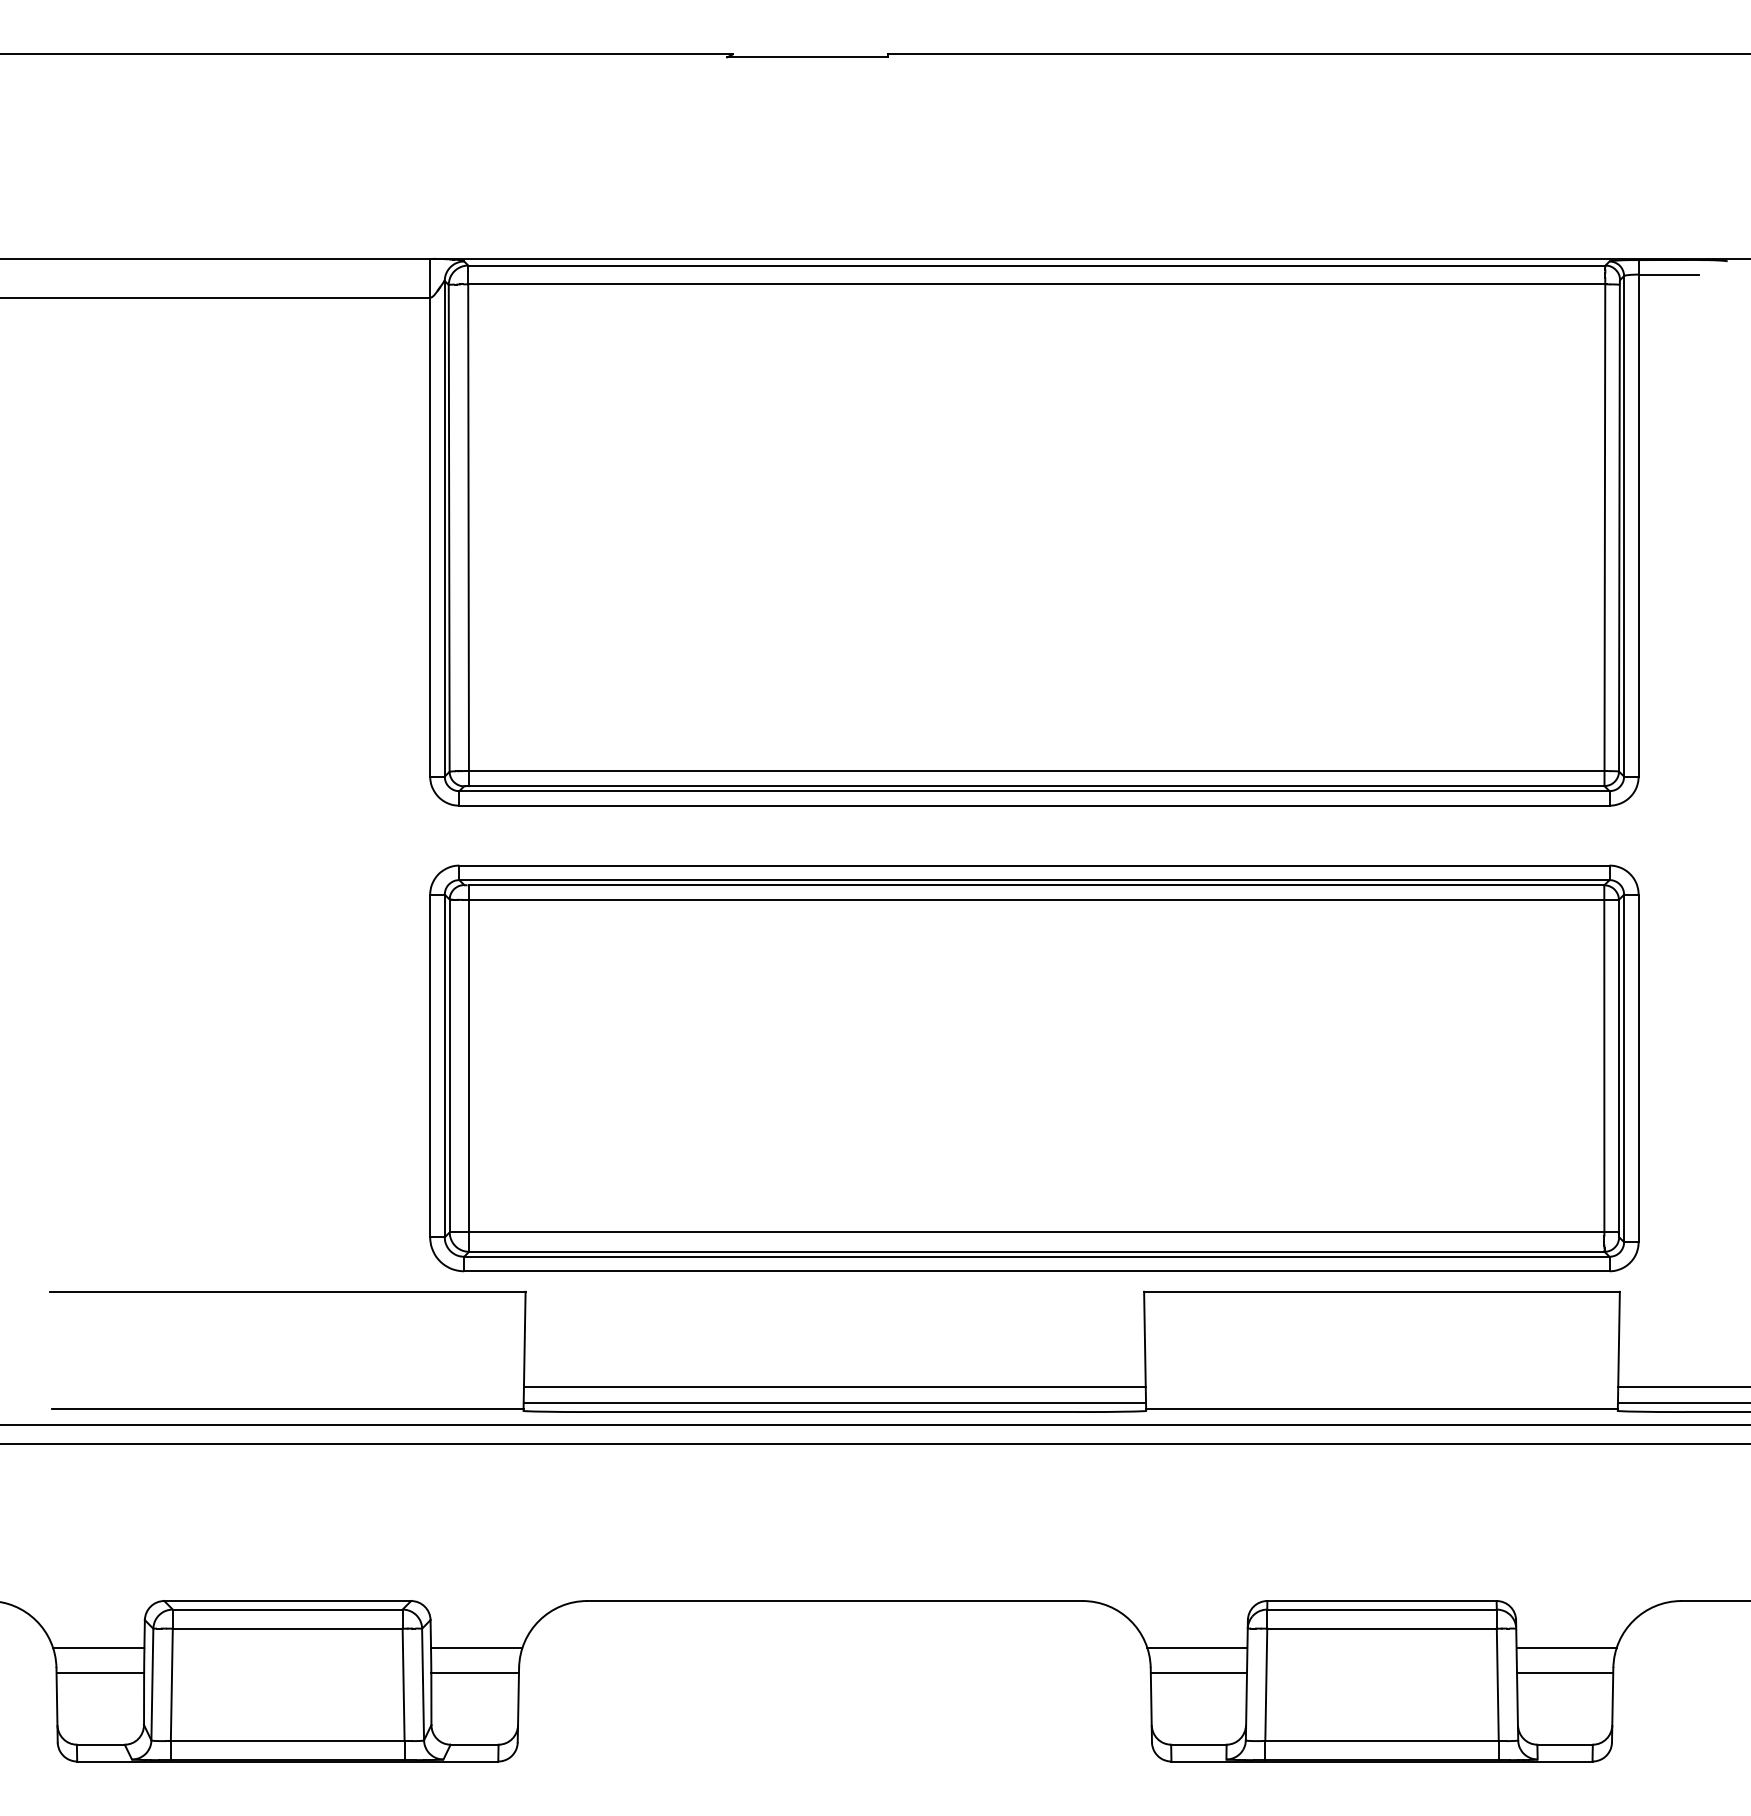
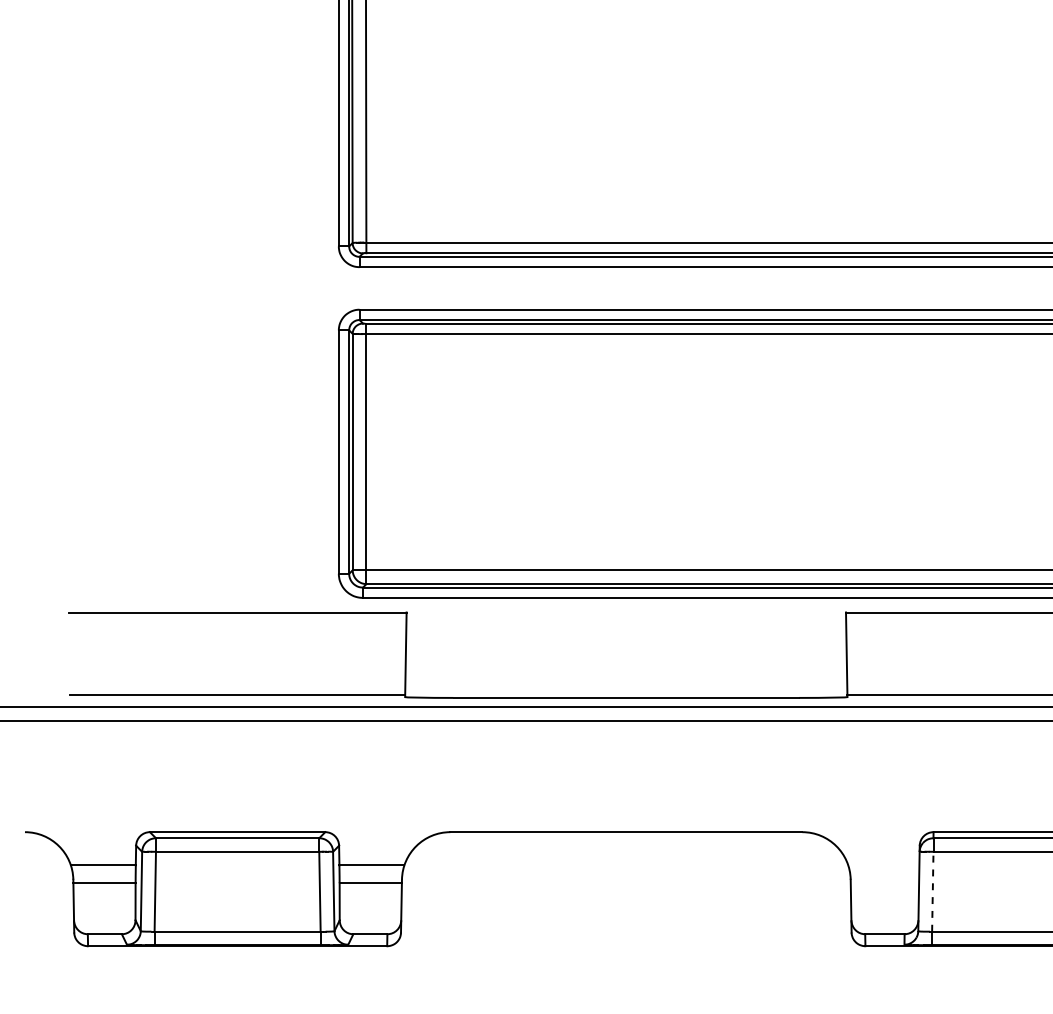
line: (834, 1387) -> (626, 680), removed
line: (834, 1403) -> (626, 691), removed
line: (1197, 1647) -> (883, 865), removed
line: (1198, 1672) -> (884, 882), removed
line: (1266, 1684) -> (932, 891), solid -> dashed

